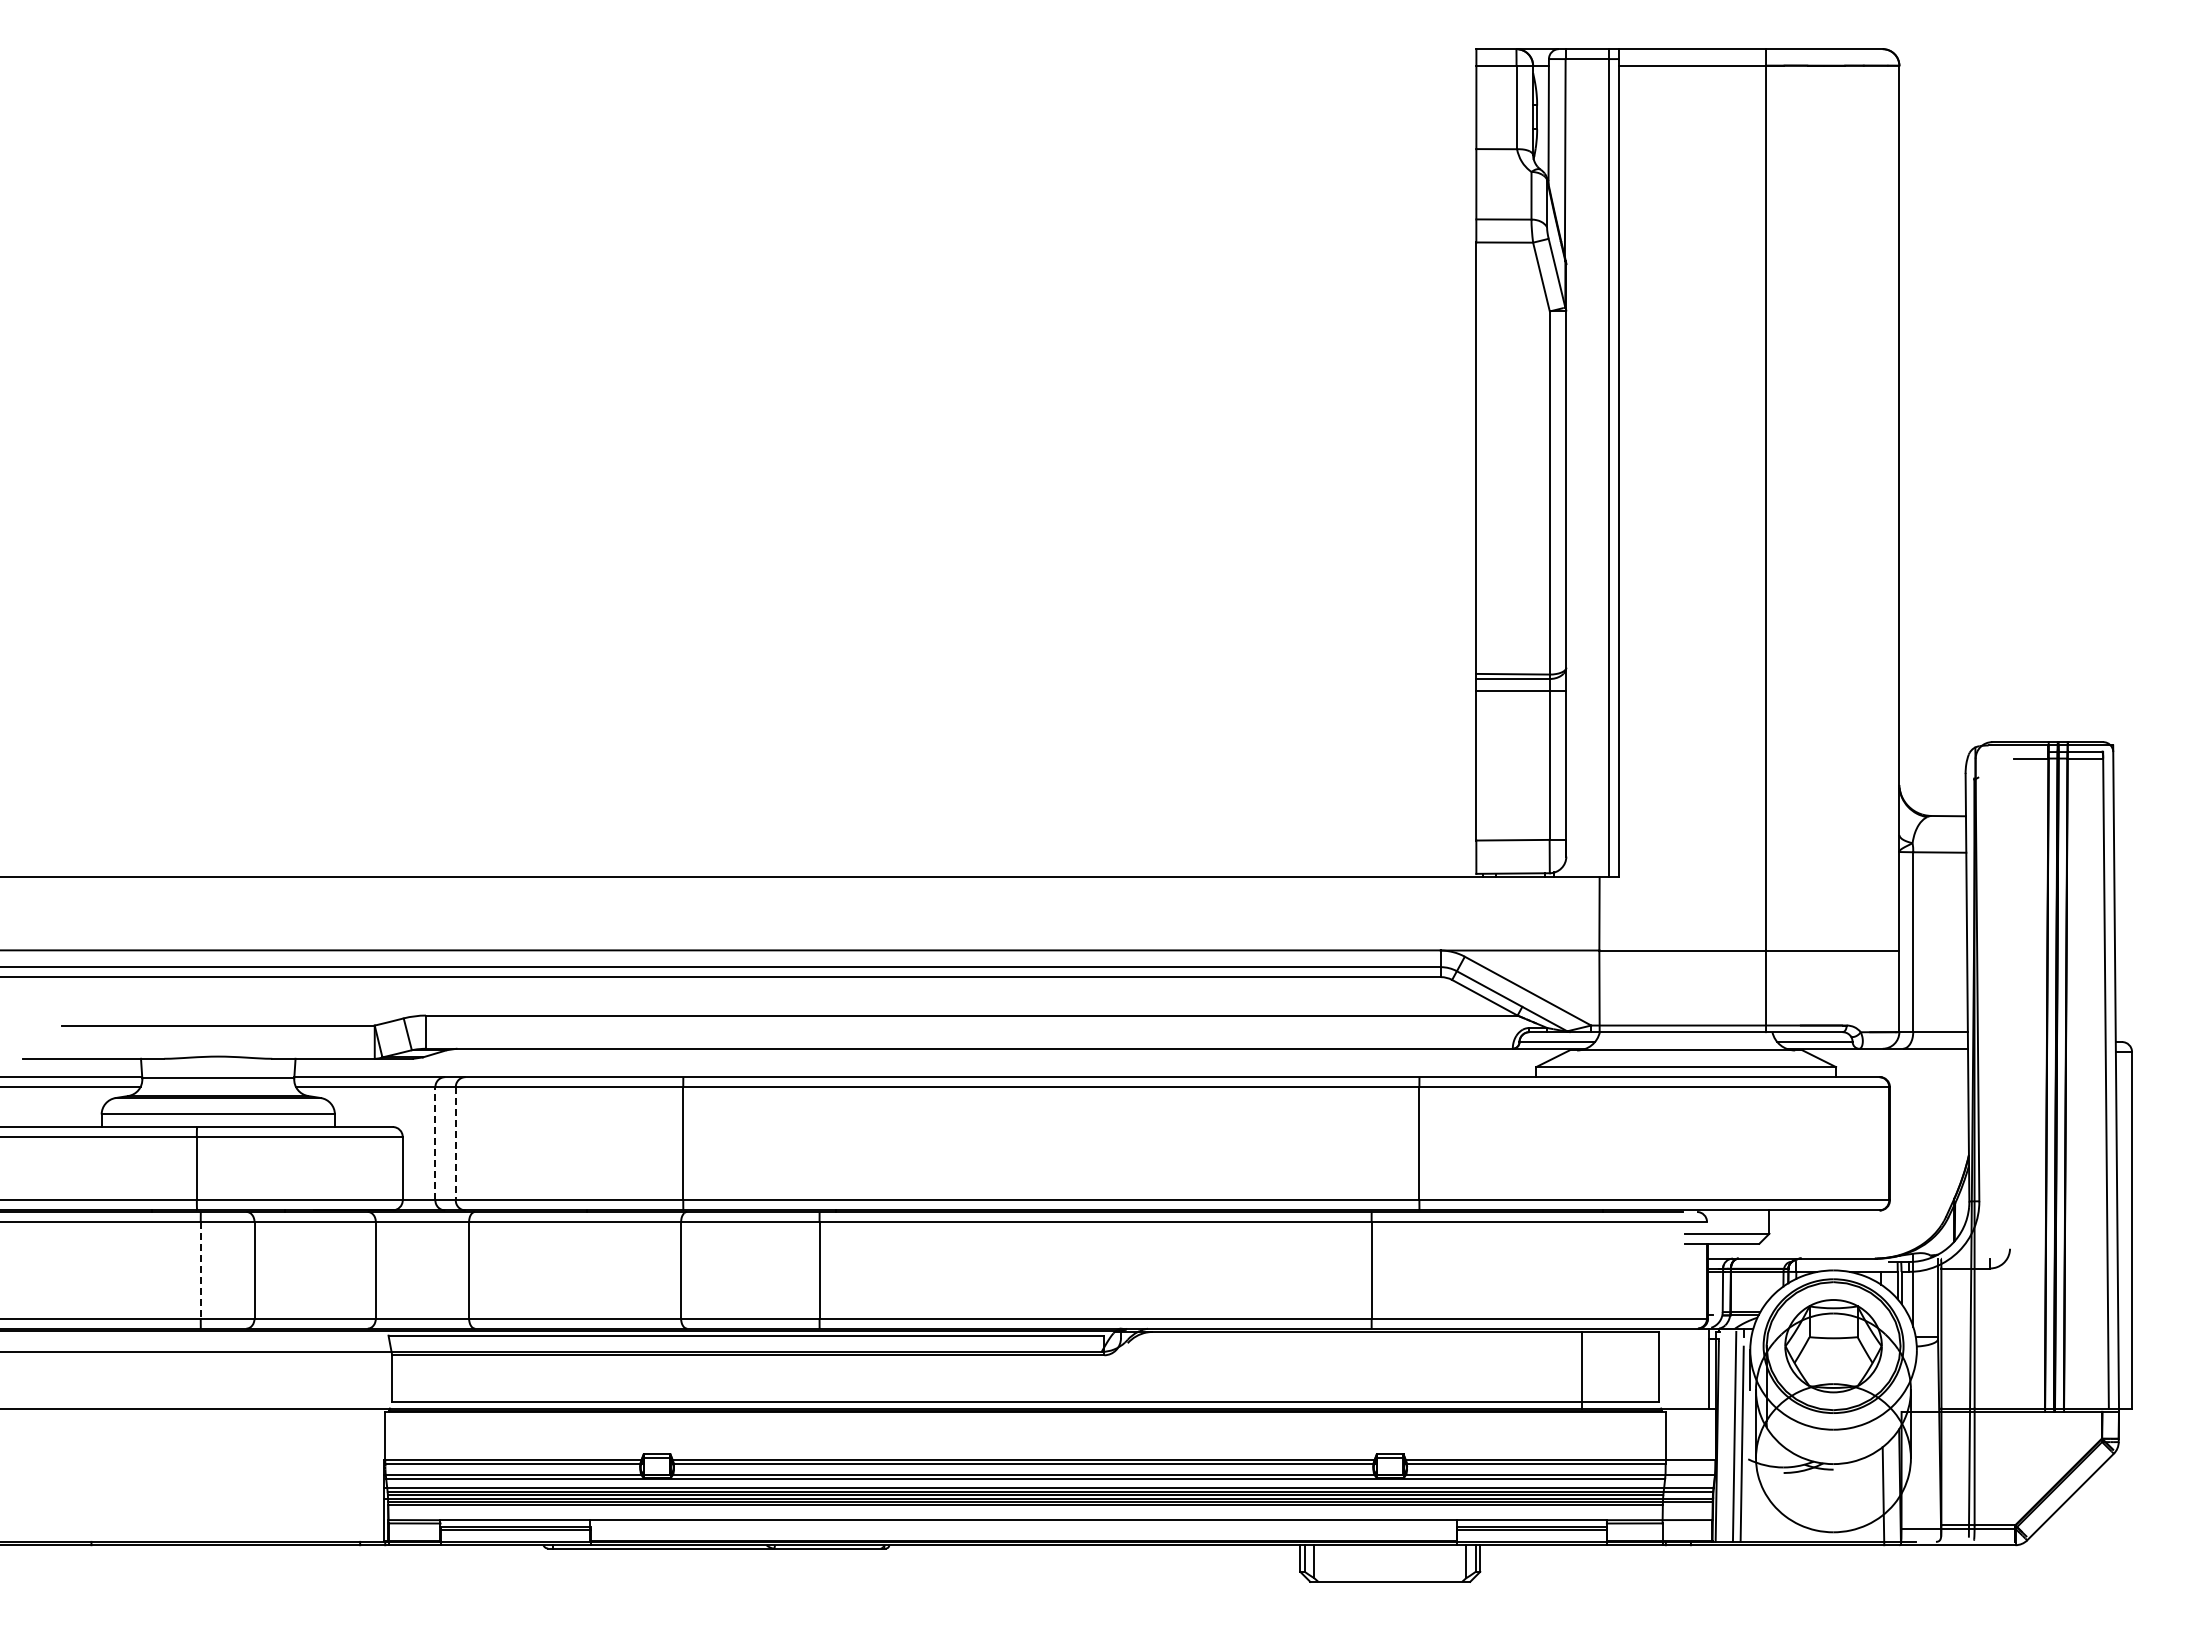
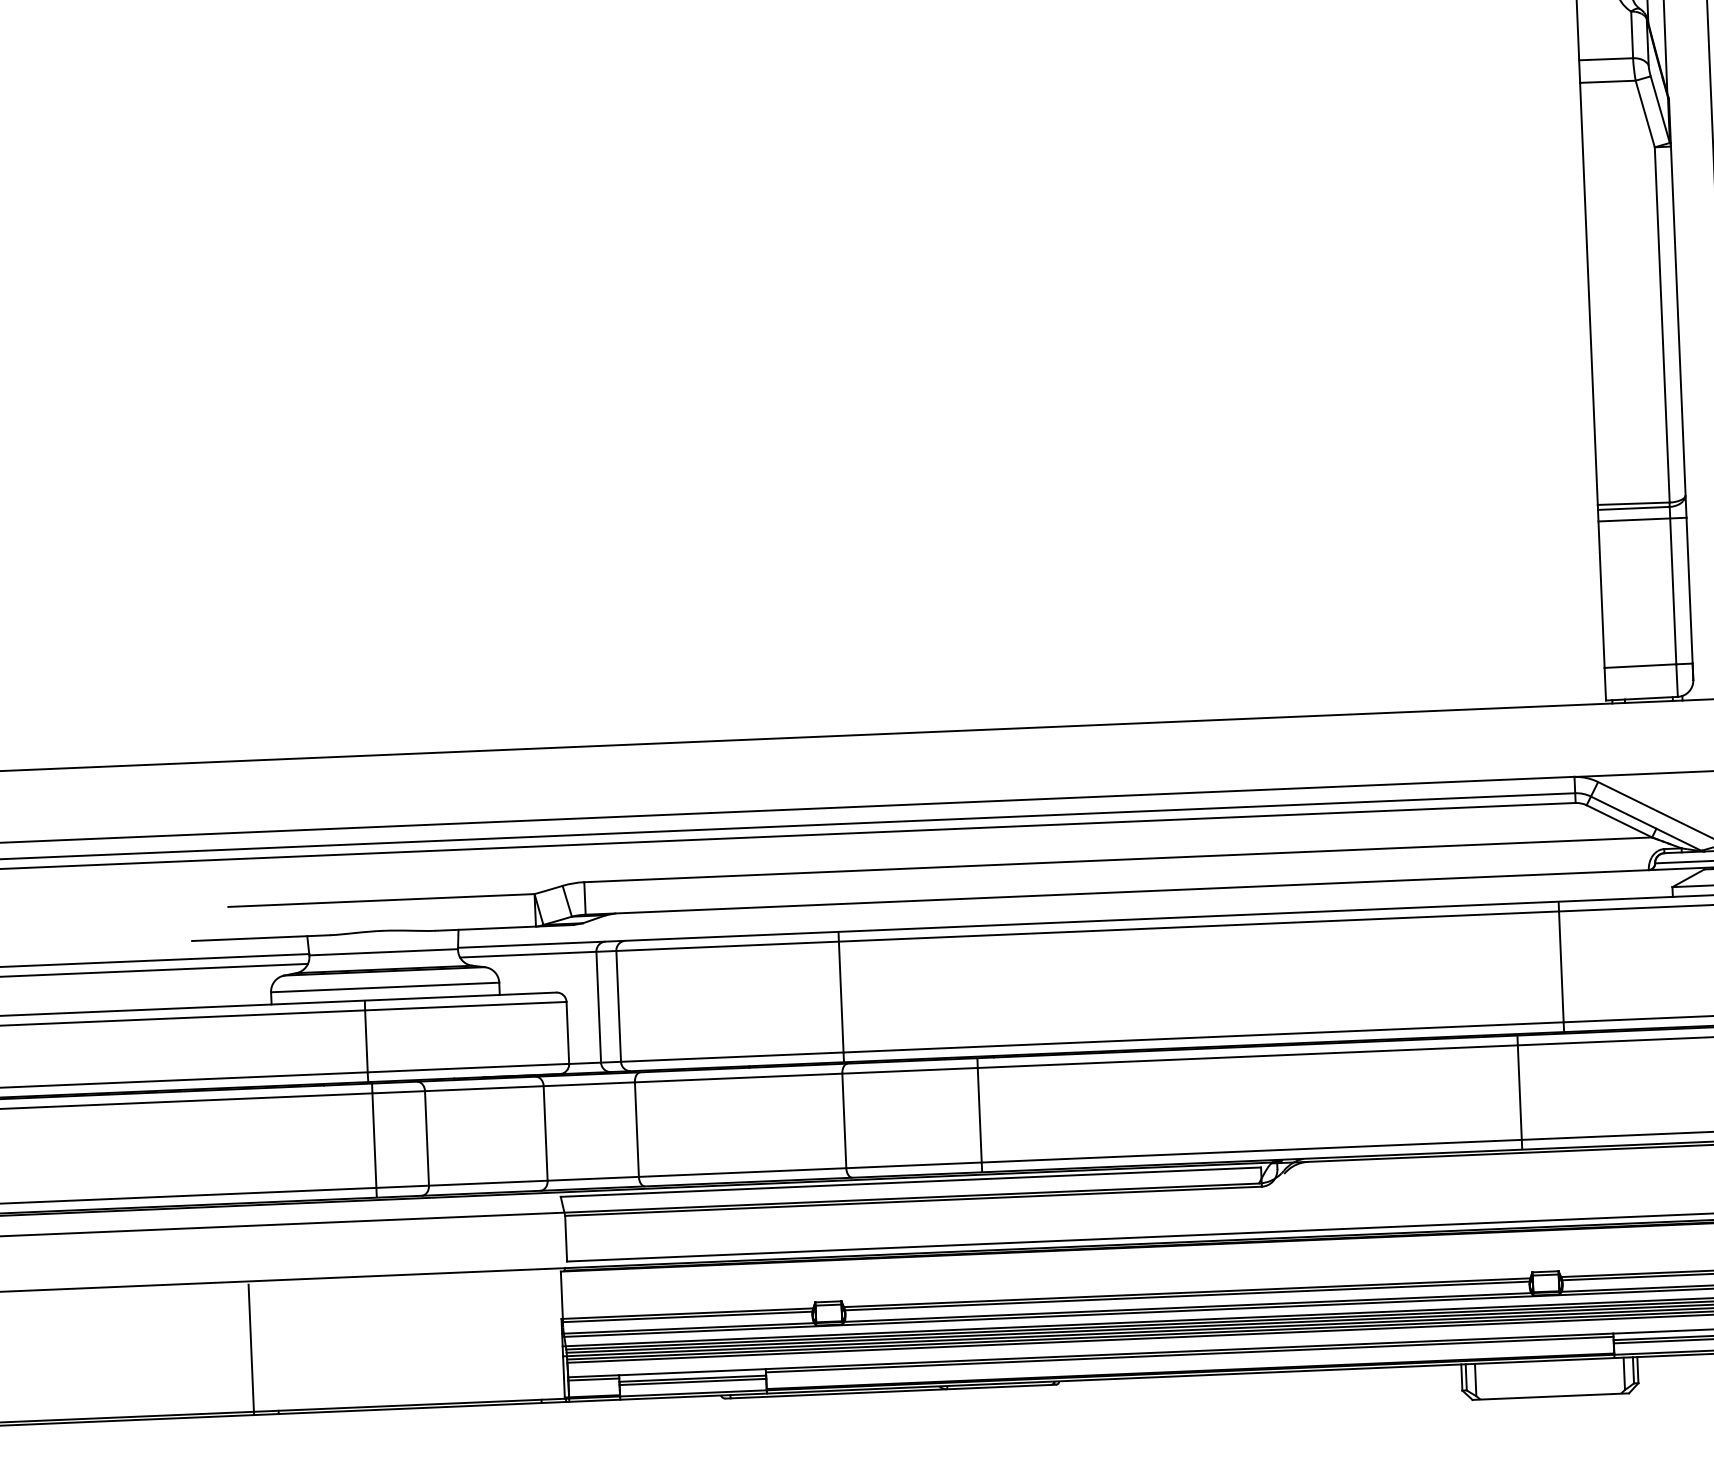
line: (435, 1143) -> (598, 1006), dashed -> solid
line: (455, 1143) -> (618, 1006), dashed -> solid
line: (200, 1270) -> (374, 1140), dashed -> solid
line: (66, 1478) -> (251, 1349), added
line: (1023, 1523) -> (1189, 1354), added

